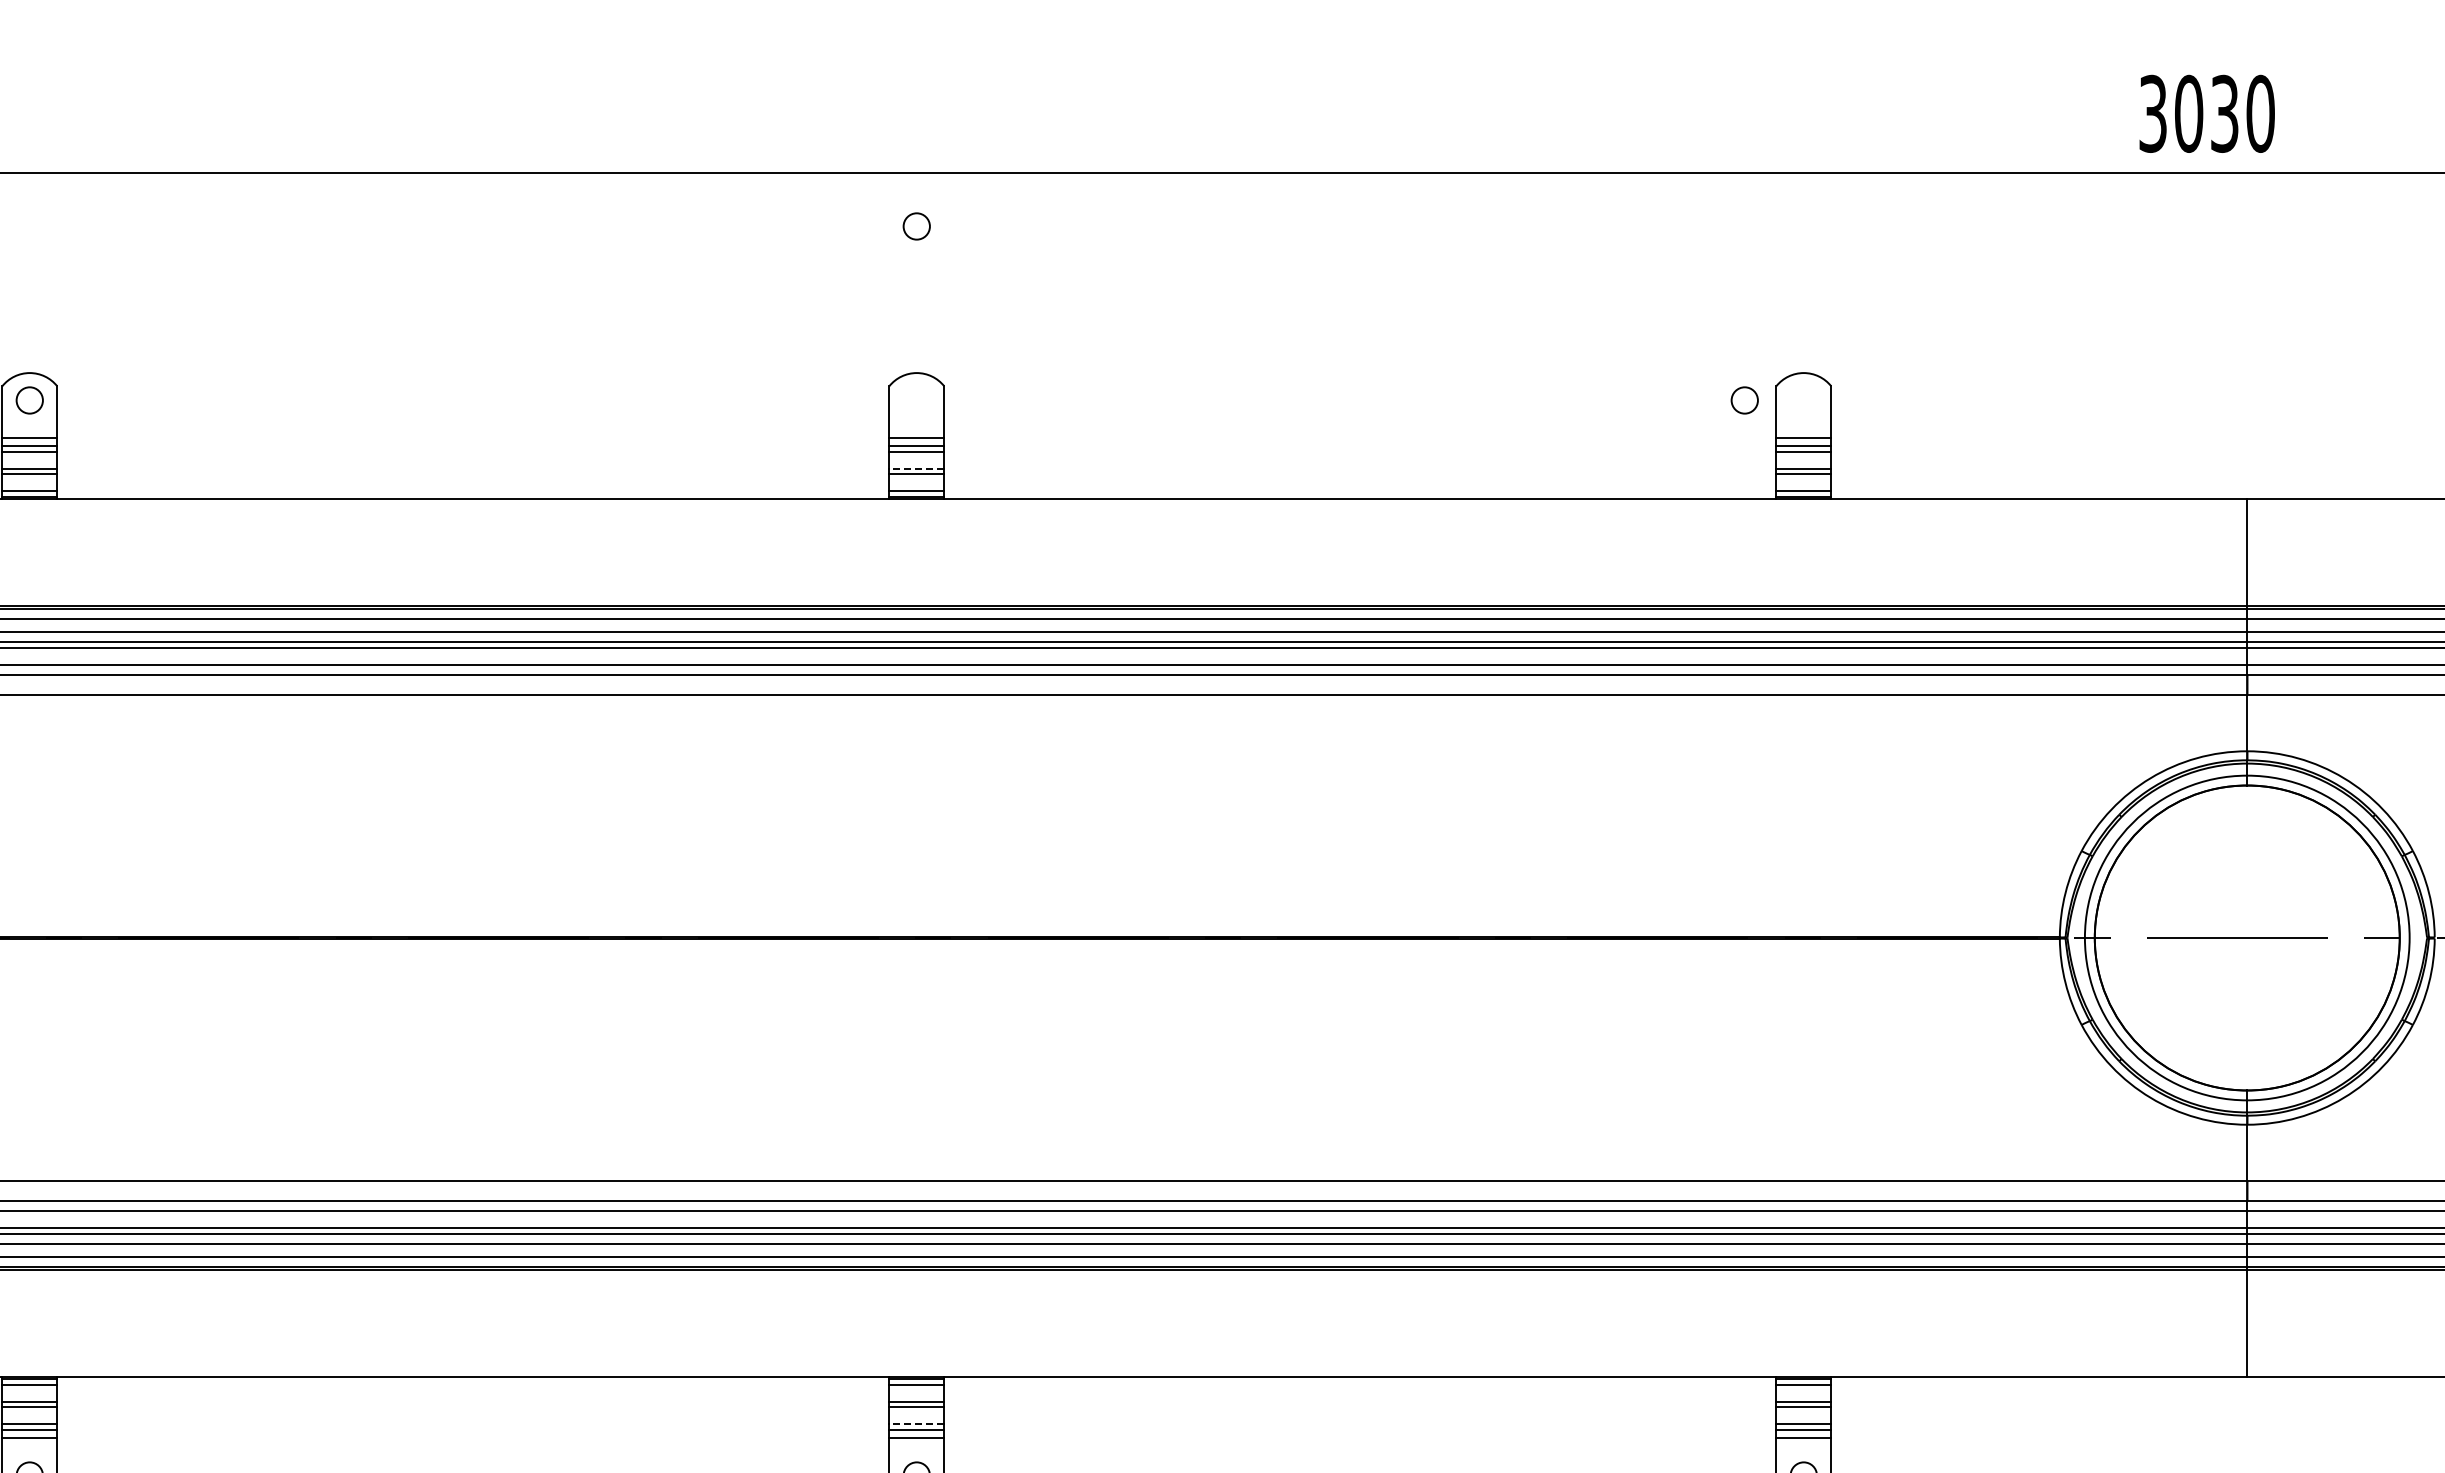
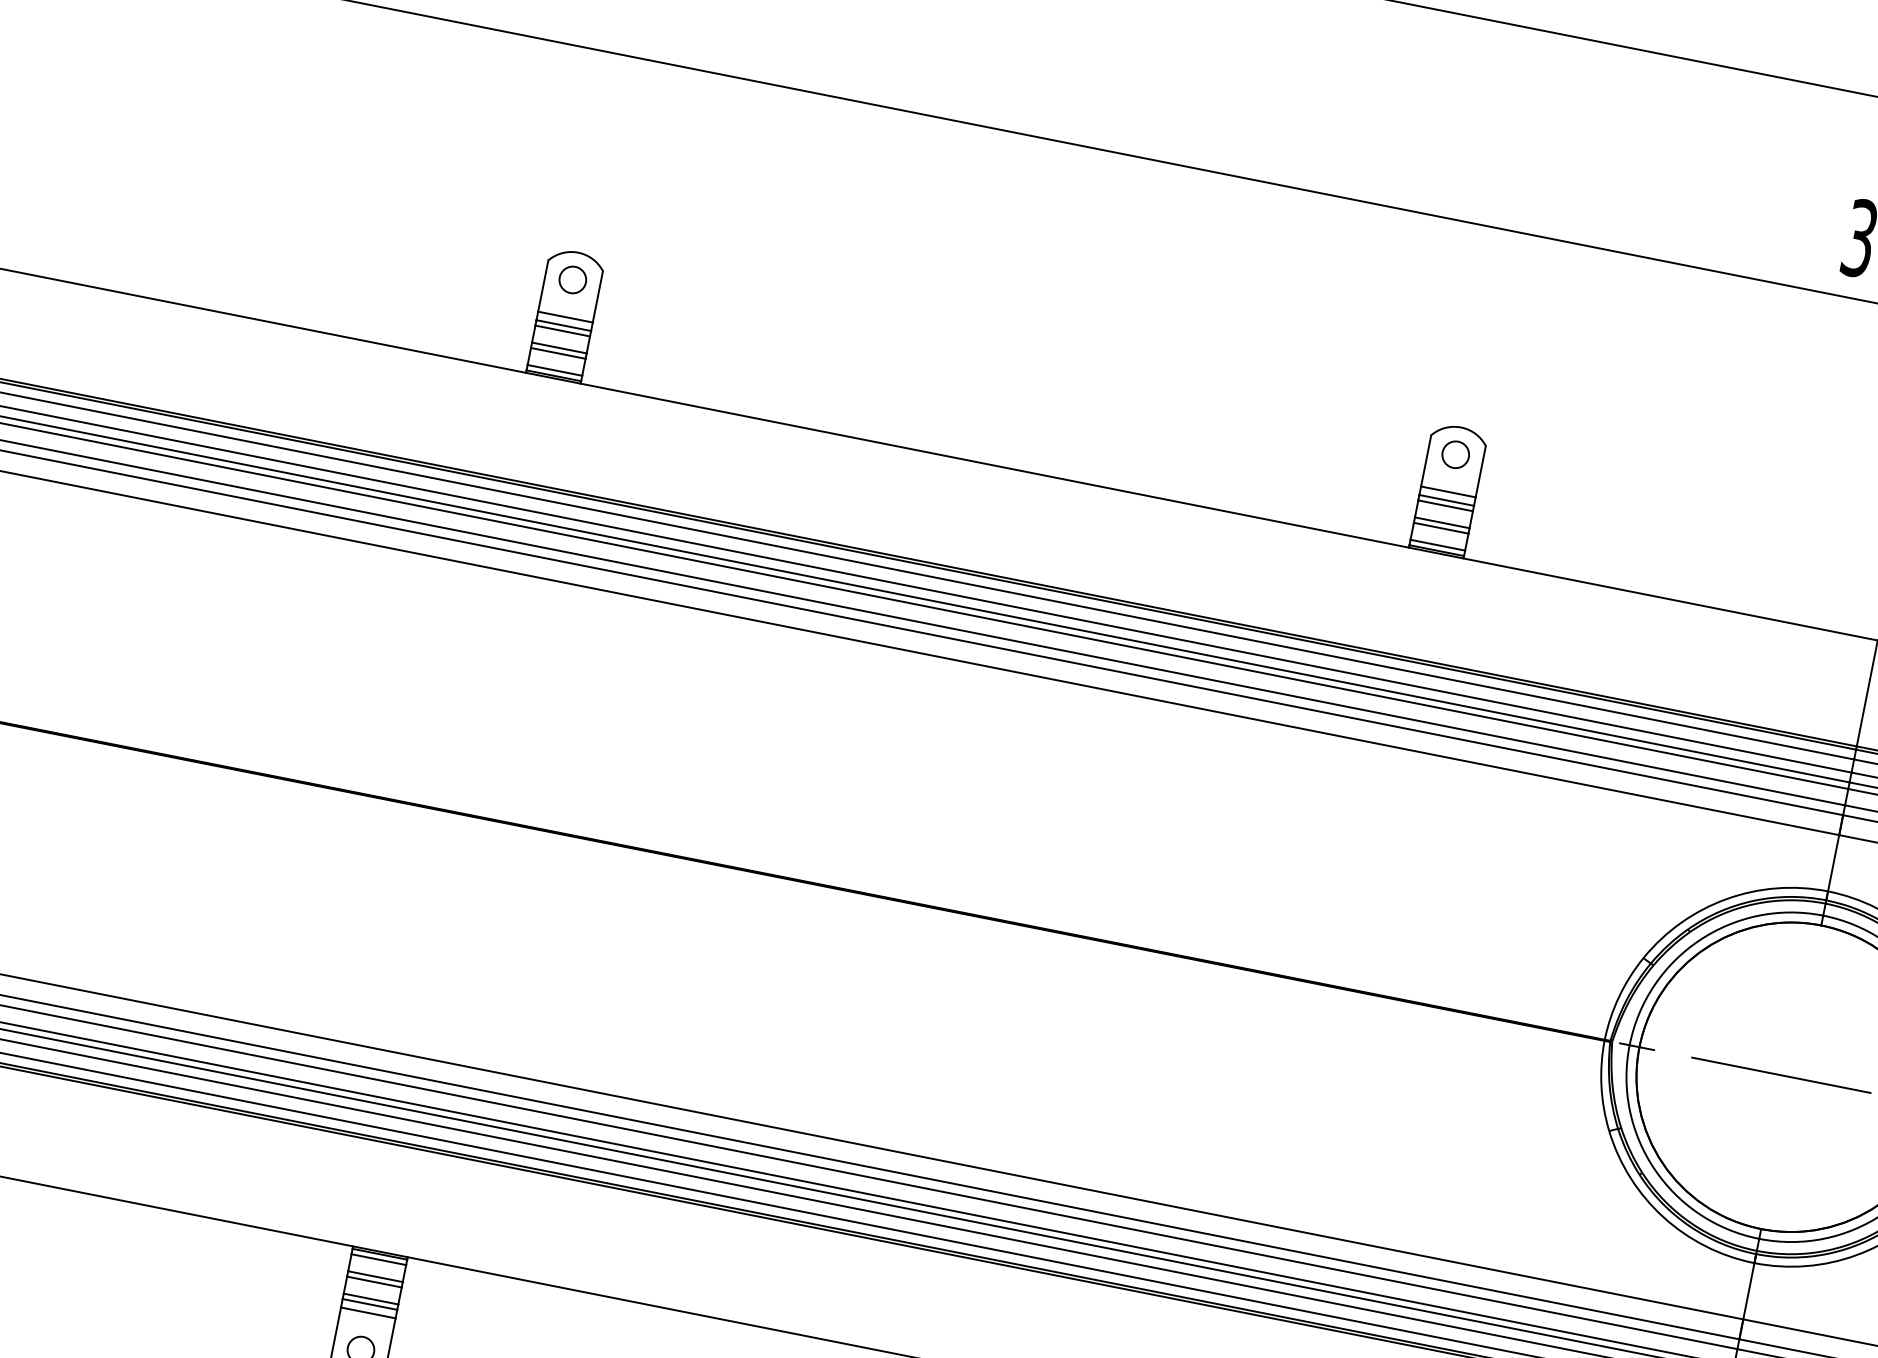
circle: (916, 226) -> (572, 279), moved
circle: (1744, 400) -> (1455, 454), moved
line: (916, 468) -> (559, 347), dashed -> solid
line: (916, 1424) -> (370, 1299), dashed -> solid

